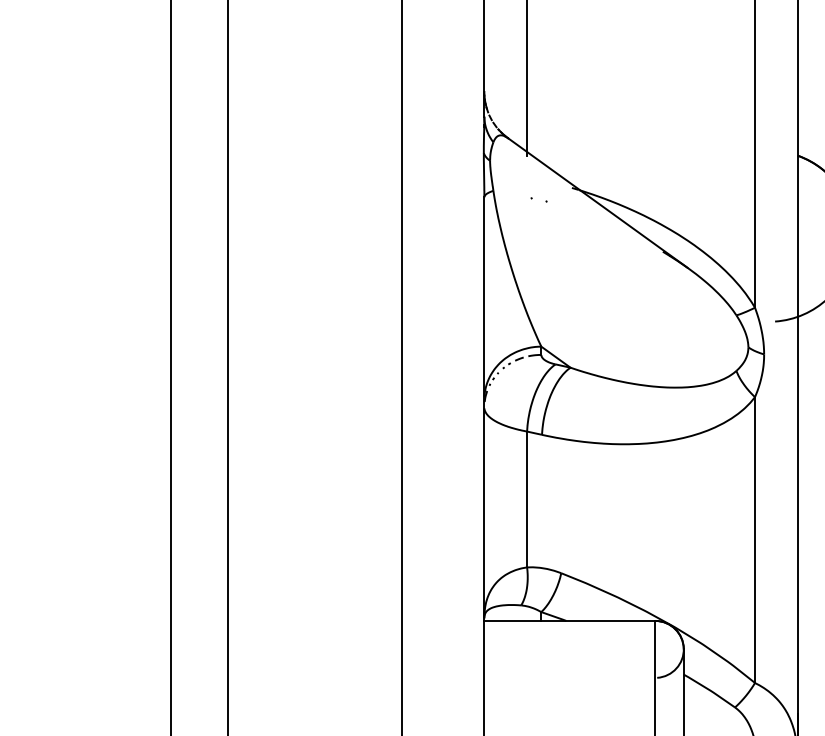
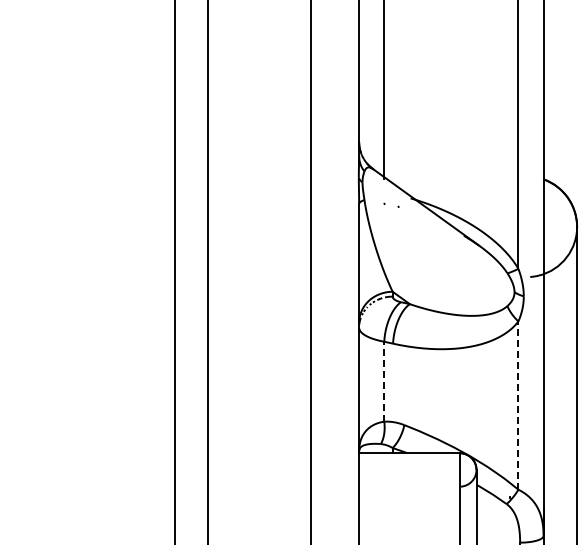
part: (537, 200) -> (390, 205), size x1.6
line: (527, 499) -> (384, 381), solid -> dashed
line: (755, 539) -> (518, 405), solid -> dashed

